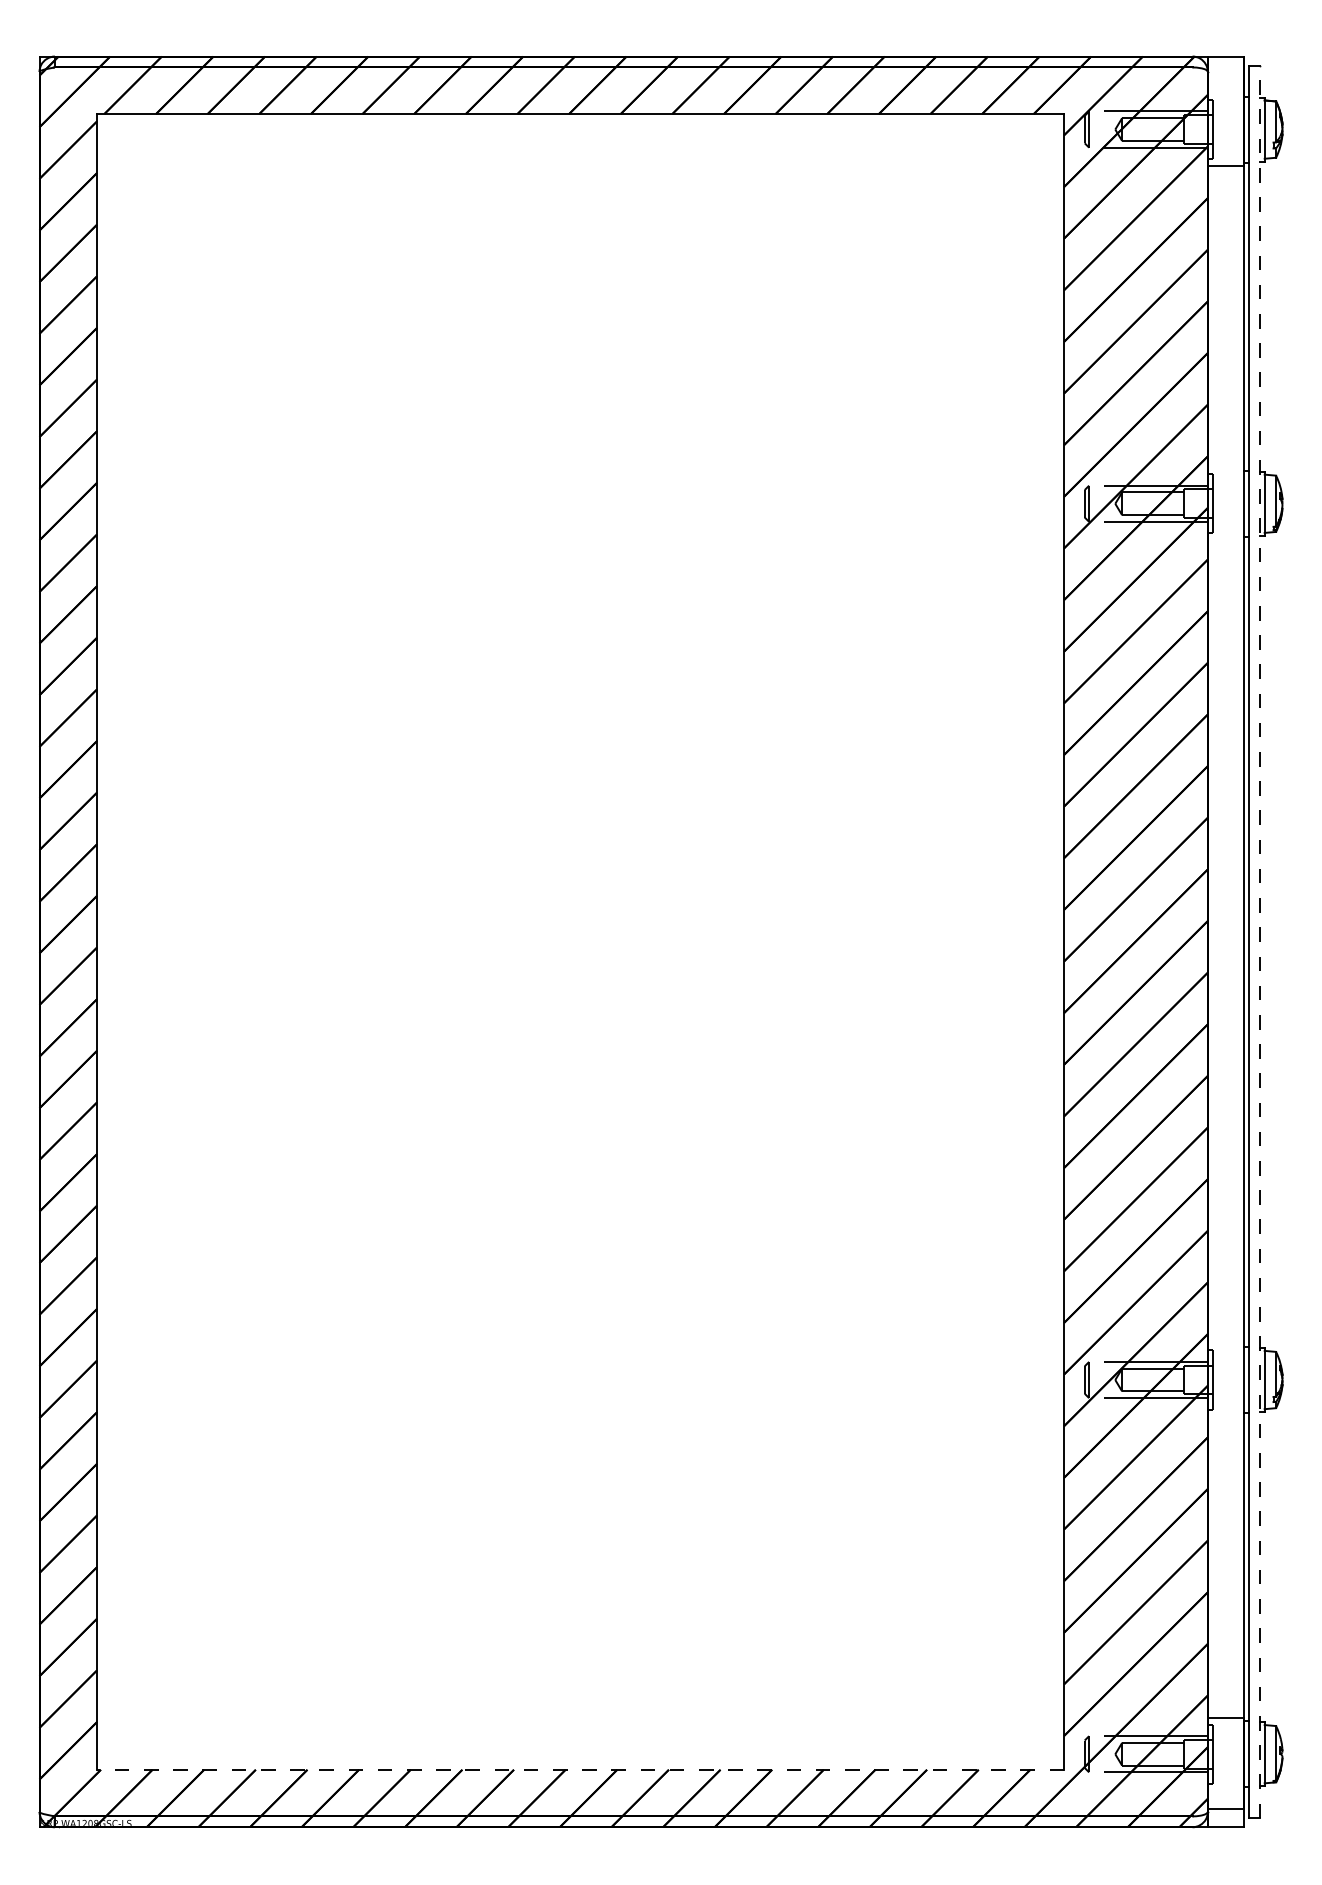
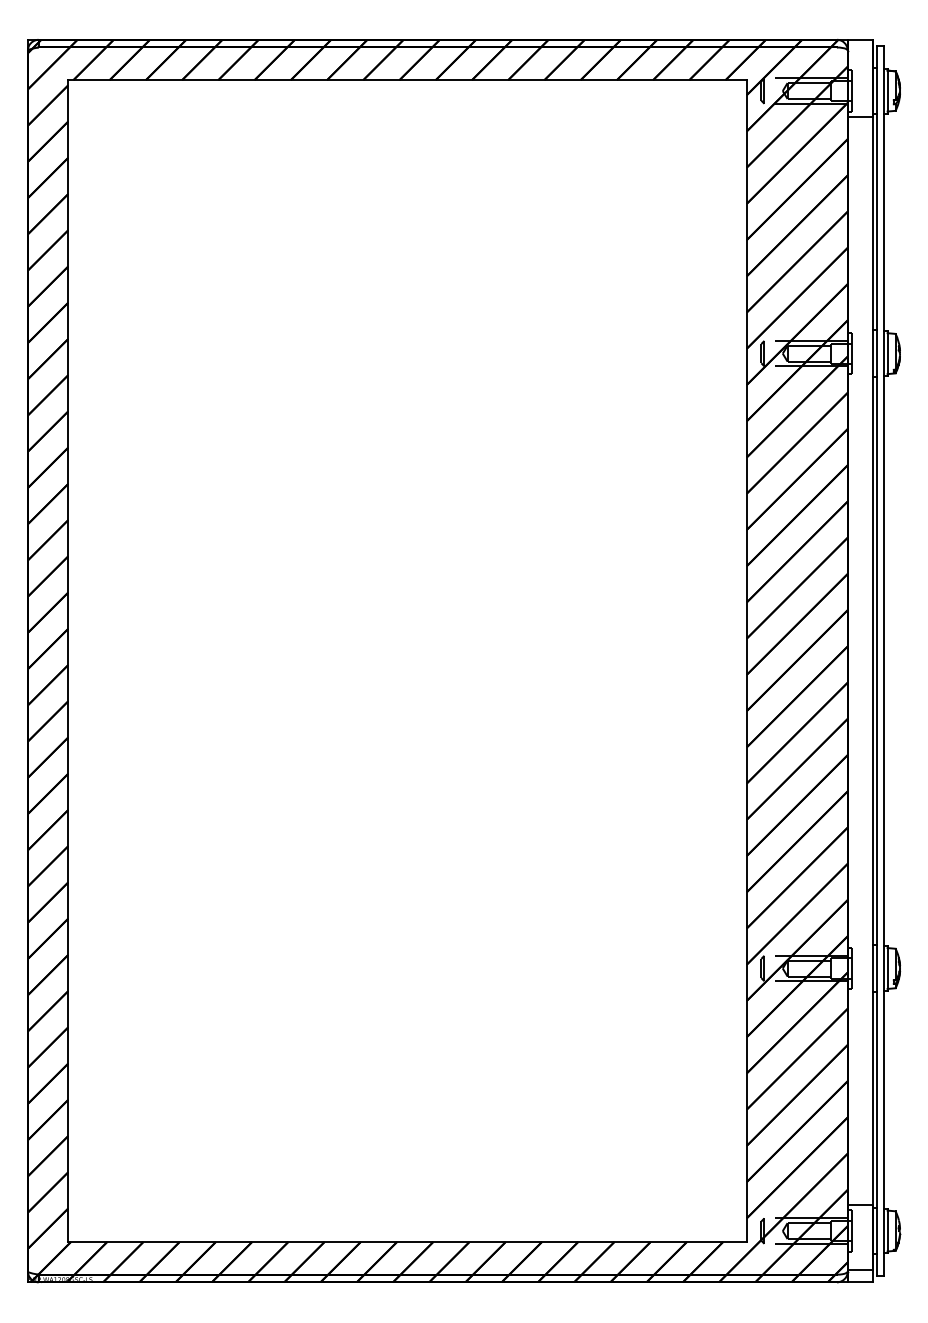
line: (1259, 941) -> (883, 660), dashed -> solid
line: (580, 1769) -> (407, 1241), dashed -> solid

